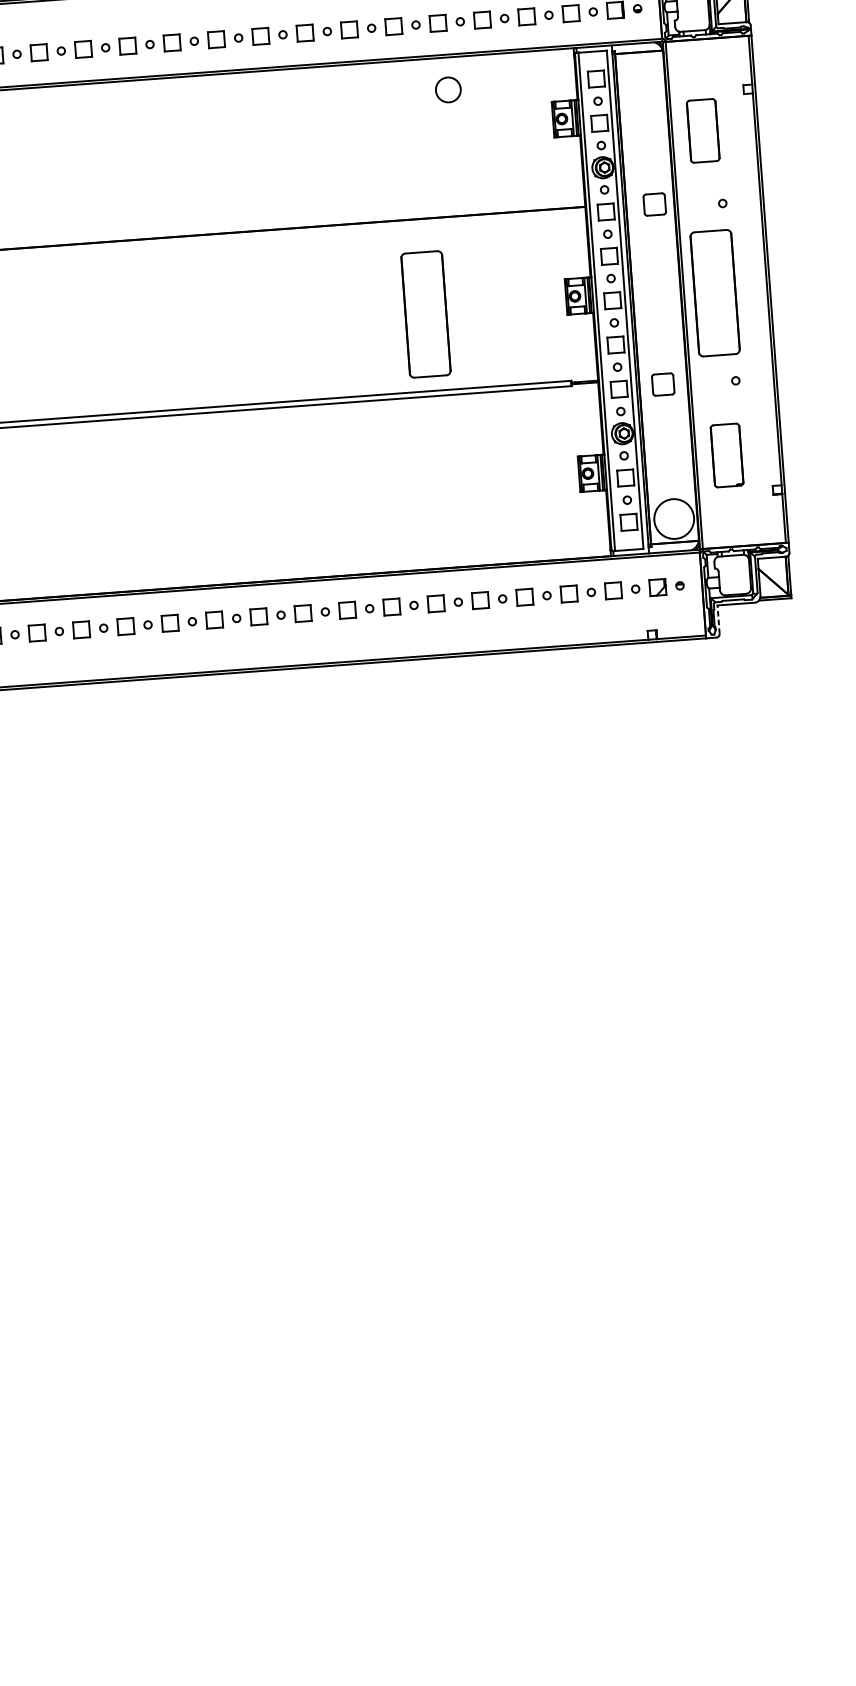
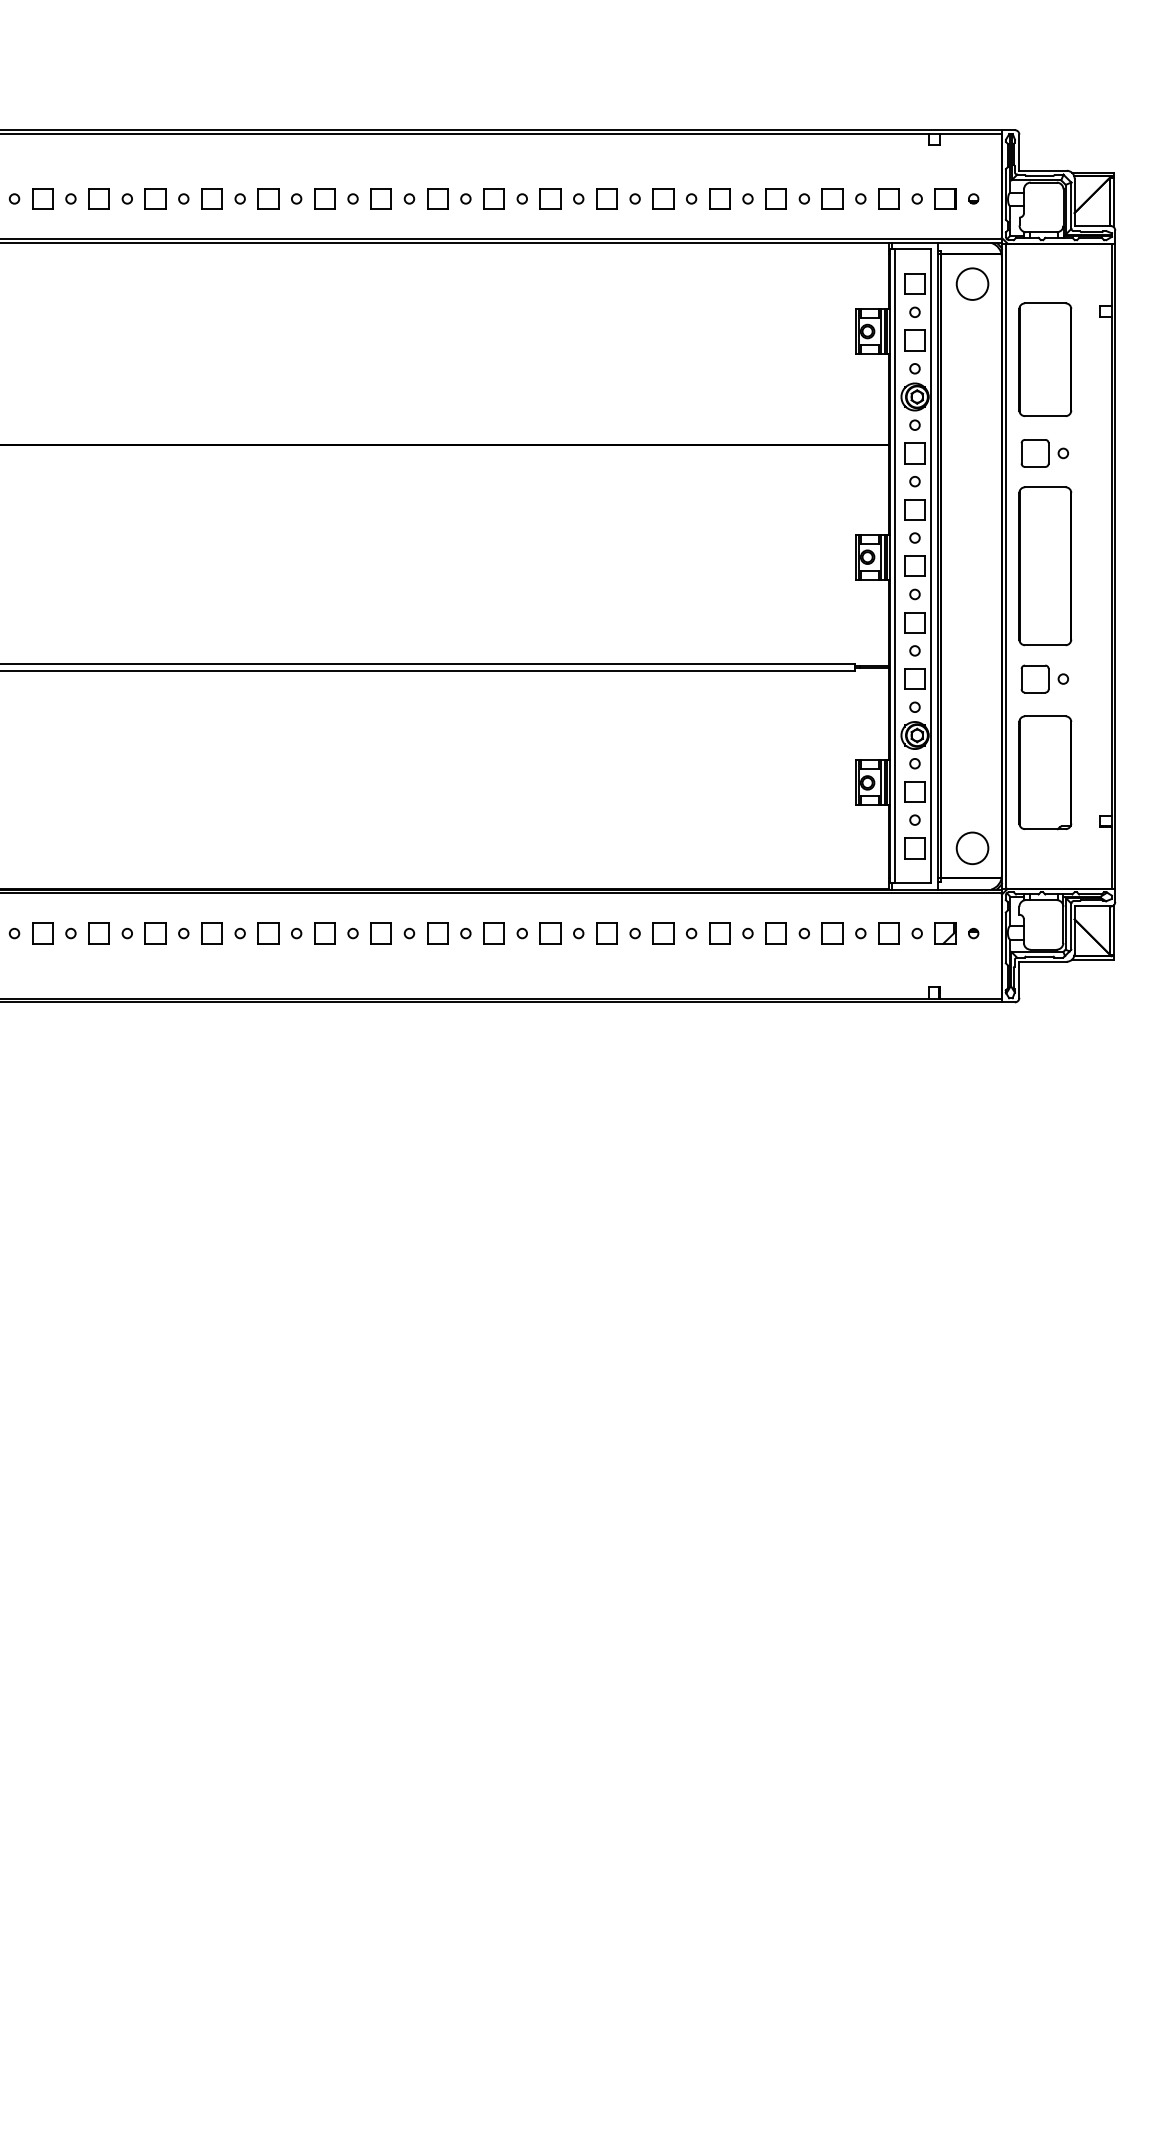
circle: (448, 89) -> (972, 283), moved
part: (703, 130) -> (1045, 359), size x1.43
part: (654, 204) -> (1034, 453), moved
part: (426, 314) -> (677, 566), removed
part: (662, 384) -> (1034, 678), moved
part: (727, 455) -> (1045, 772), size x1.43
circle: (674, 519) -> (972, 848), size x0.62
line: (718, 619) -> (1019, 979), dashed -> solid

